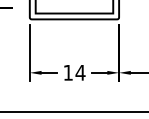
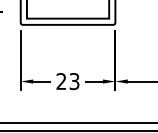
text: (73, 72) -> (67, 81), 14 -> 23

